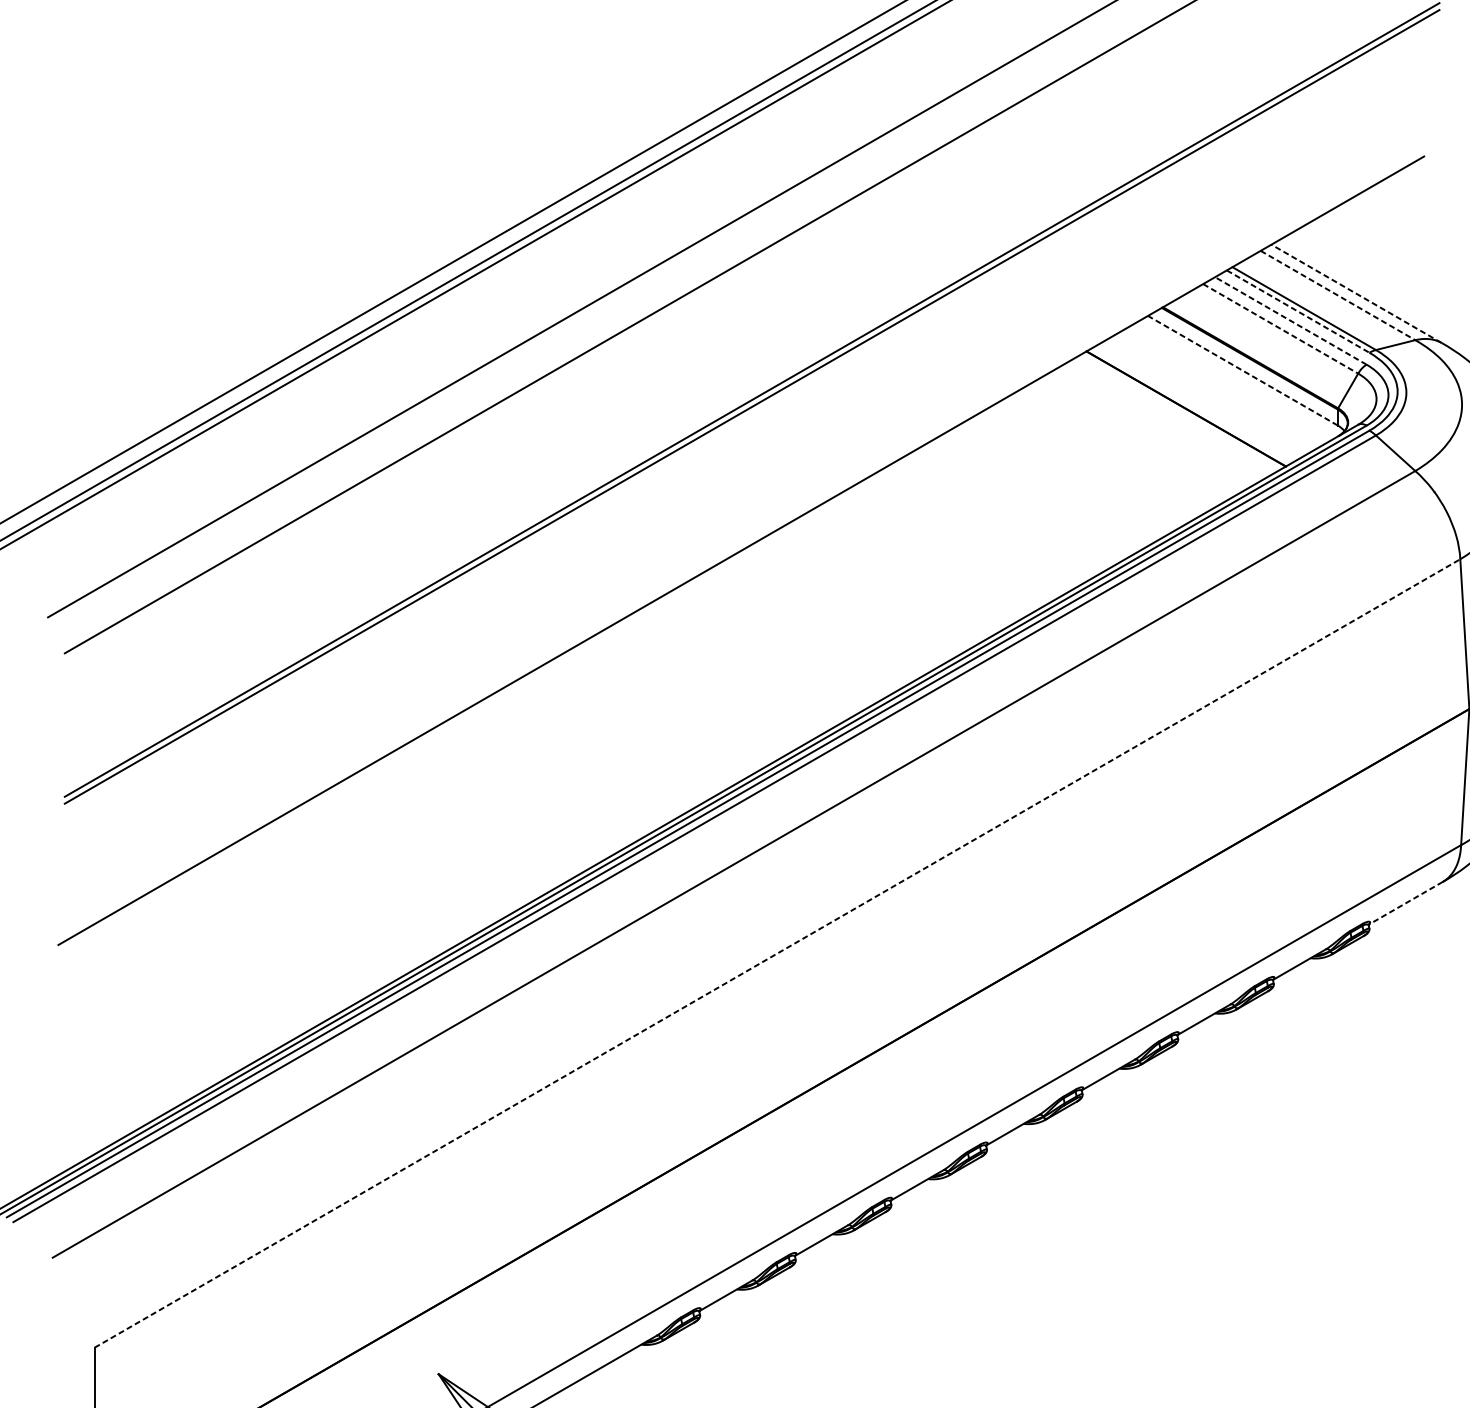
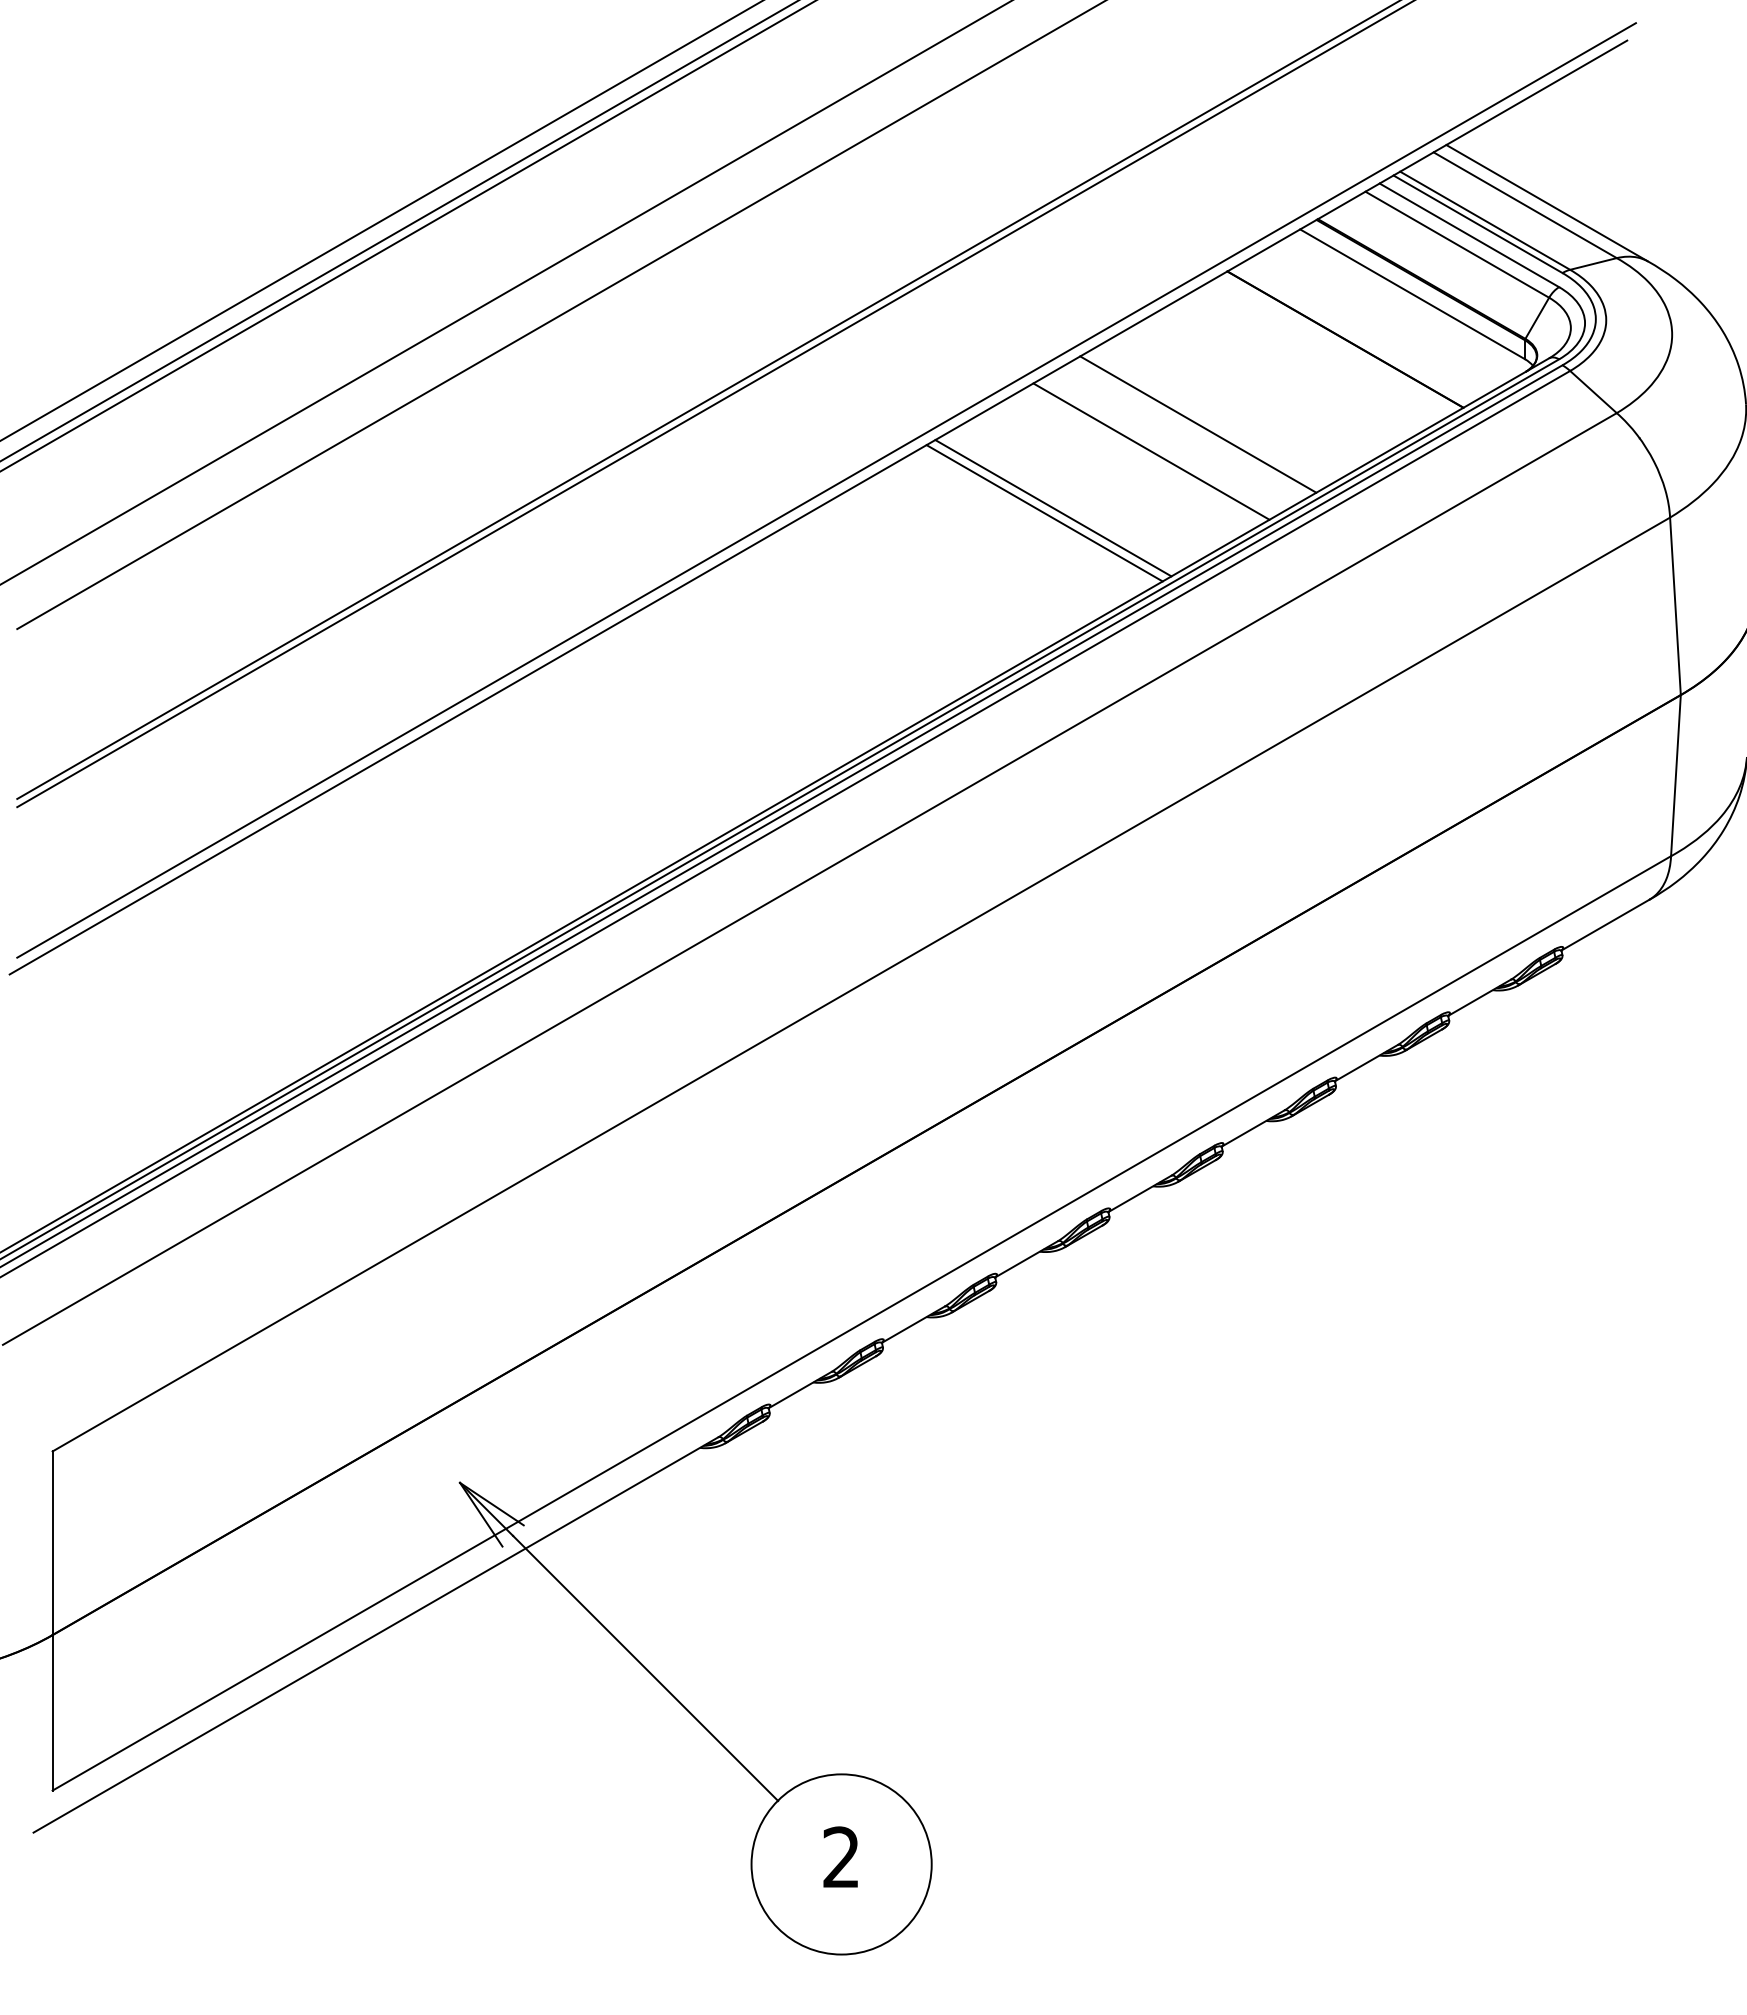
line: (1355, 293) -> (1546, 202), dashed -> solid
line: (1338, 295) -> (1525, 205), dashed -> solid
line: (1298, 311) -> (1478, 224), dashed -> solid
line: (1290, 321) -> (1469, 235), dashed -> solid
line: (1280, 328) -> (1457, 244), dashed -> solid
line: (1242, 370) -> (1412, 294), dashed -> solid
line: (1062, 480) -> (1198, 424), added
line: (1022, 503) -> (1151, 451), added
line: (748, 536) -> (826, 490), added
line: (939, 551) -> (1053, 508), added
line: (932, 555) -> (1044, 513), added
line: (1405, 903) -> (1605, 925), dashed -> solid
line: (777, 953) -> (861, 984), dashed -> solid

